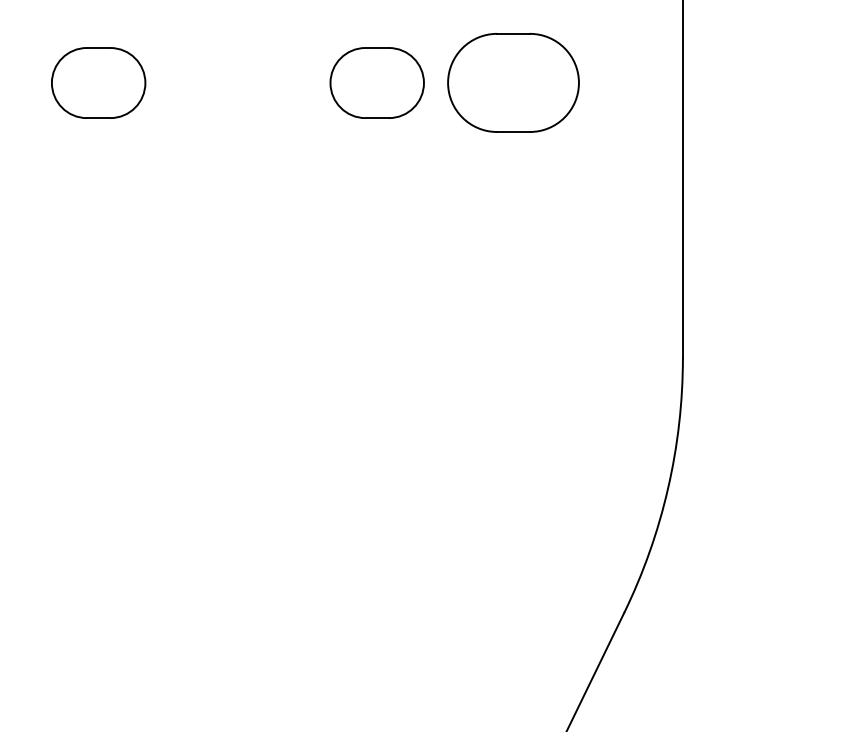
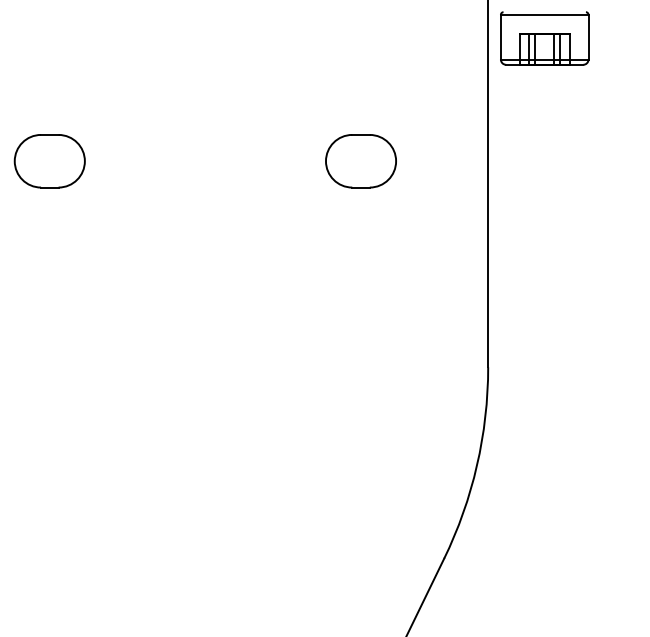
part: (376, 83) -> (258, 161), removed
part: (512, 83) -> (360, 161), size x0.71

